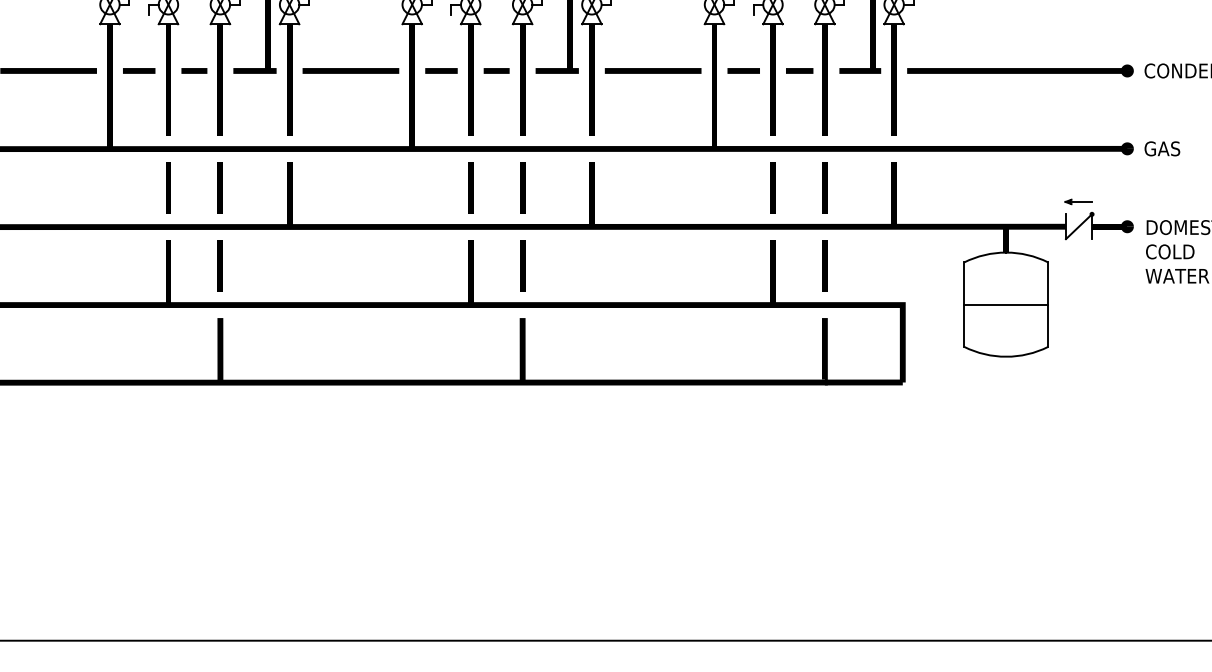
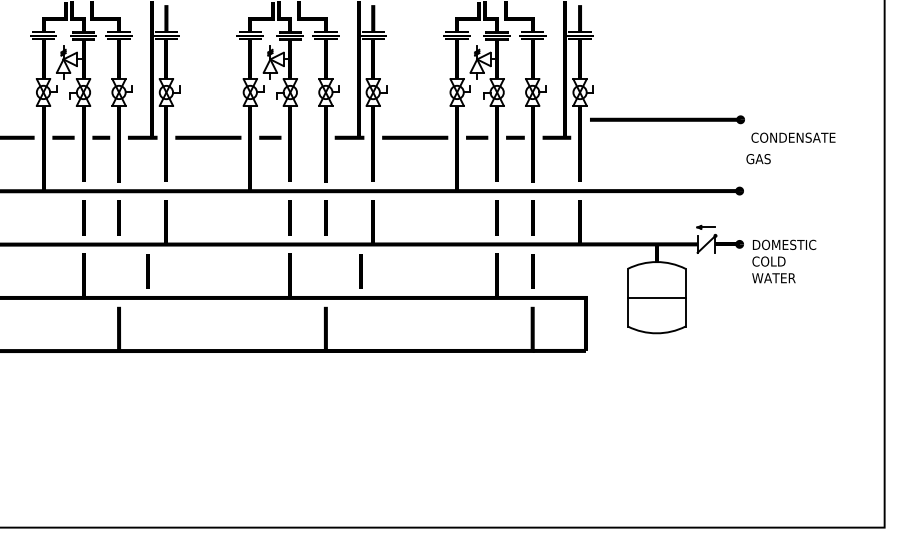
line: (495, 70) -> (307, 137), removed
part: (1020, 70) -> (667, 119), moved
text: (1162, 149) -> (758, 159), moved
line: (219, 266) -> (147, 271), moved
line: (522, 266) -> (360, 271), moved

